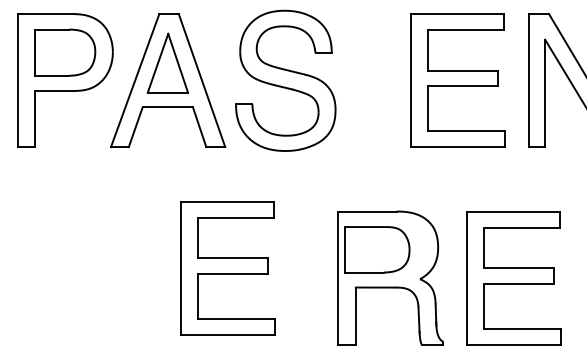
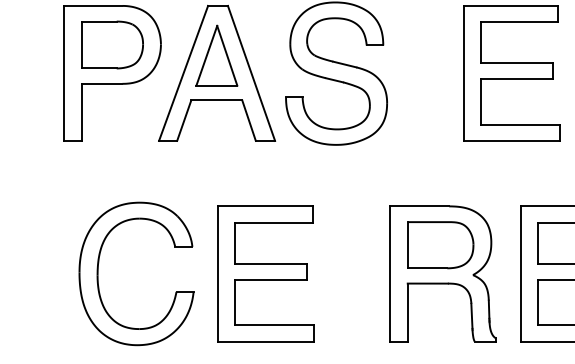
part: (377, 249) -> (440, 244), moved
part: (227, 268) -> (265, 274), moved
part: (51, 278) -> (98, 274), added

